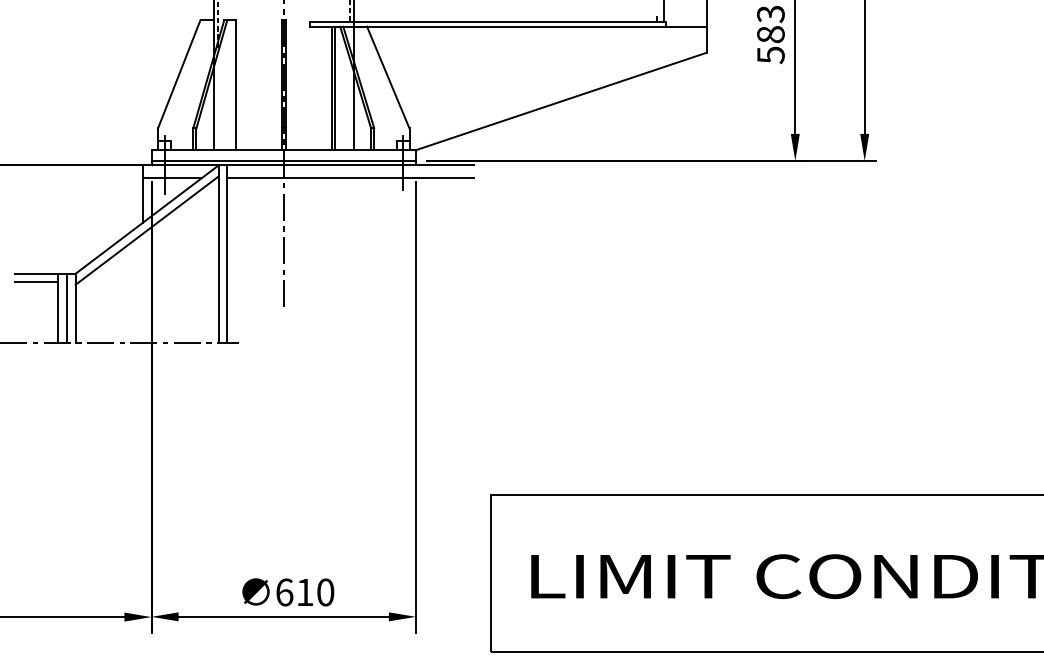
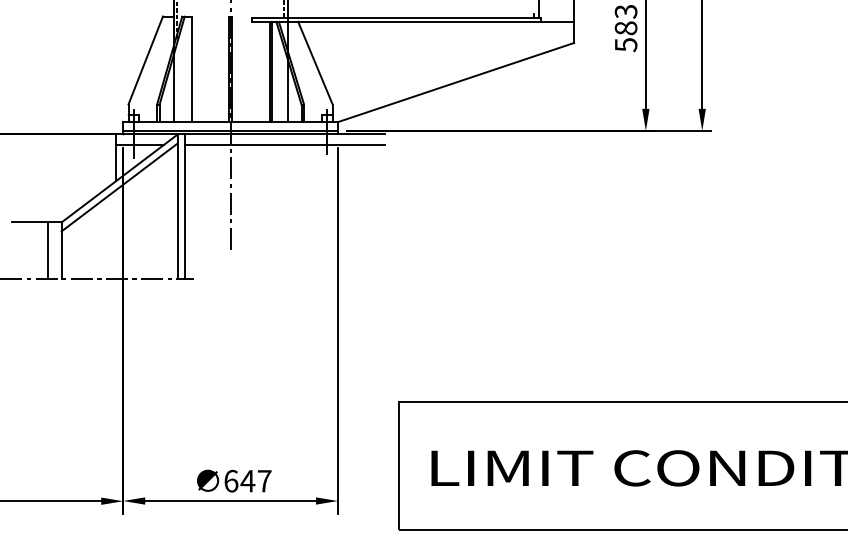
line: (36, 282) -> (29, 229), removed
line: (66, 308) -> (54, 250), removed
text: (314, 591) -> (255, 480), 610 -> 647

